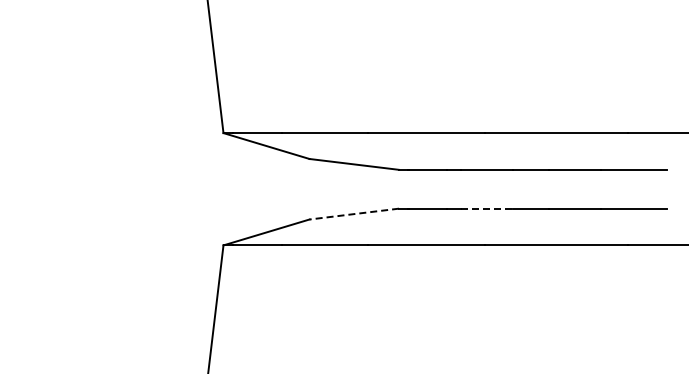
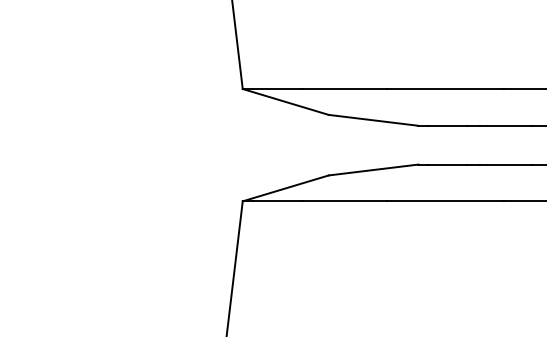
line: (487, 208) -> (506, 164), dashed -> solid
line: (353, 214) -> (372, 170), dashed -> solid

